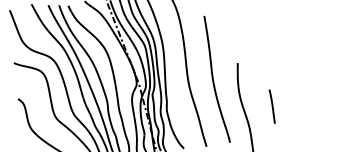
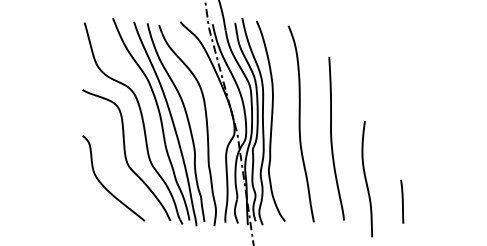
line: (272, 106) -> (402, 201), moved

